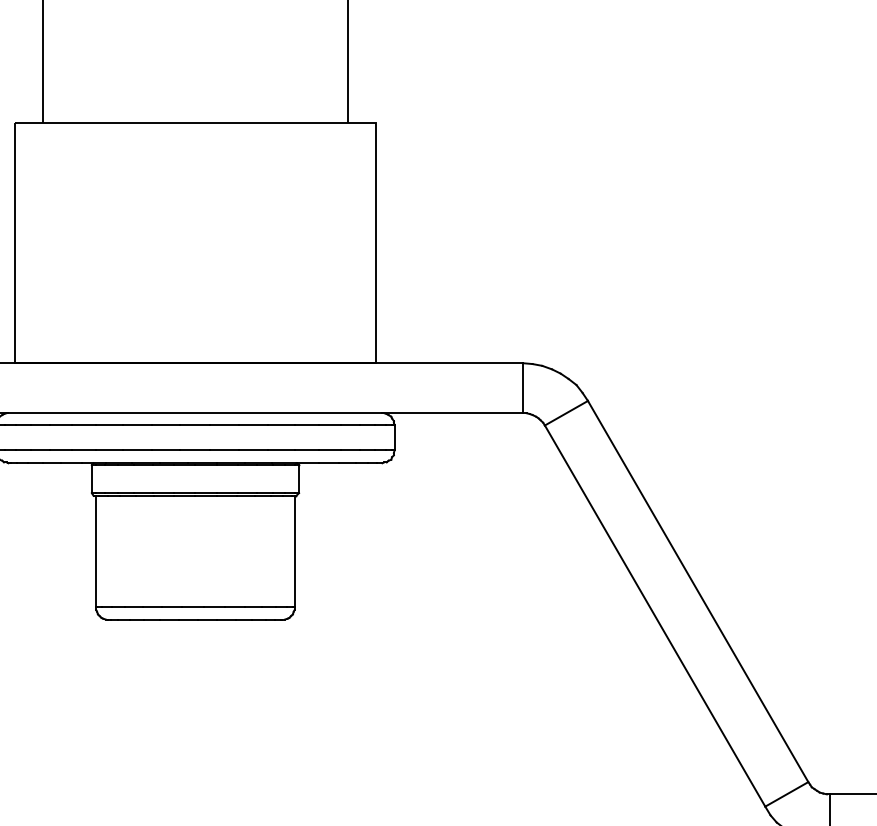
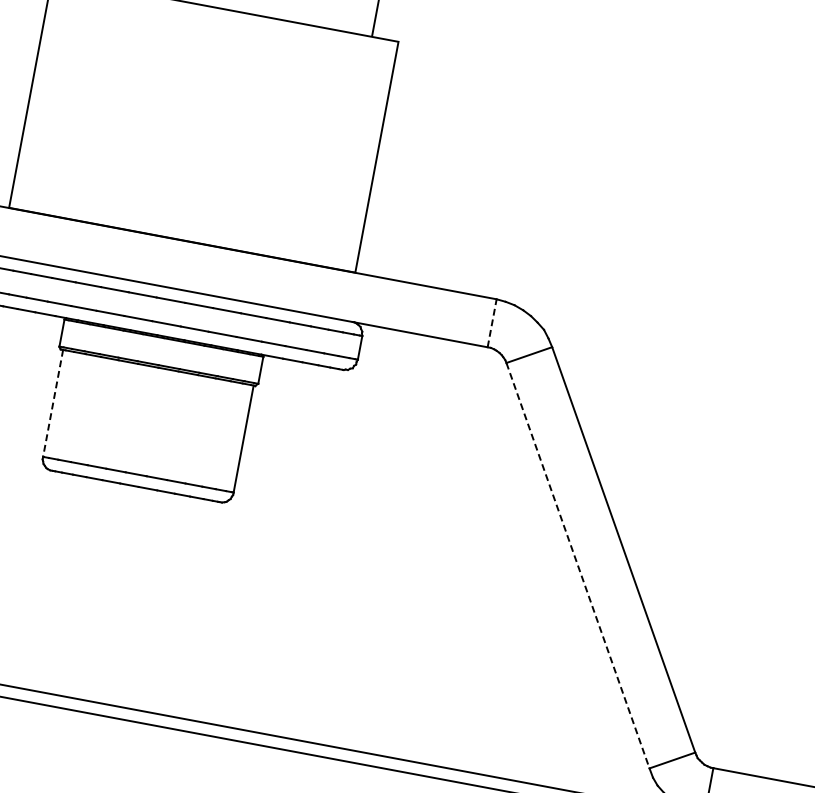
line: (523, 387) -> (492, 322), solid -> dashed
line: (96, 551) -> (53, 403), solid -> dashed
line: (655, 616) -> (578, 566), solid -> dashed

